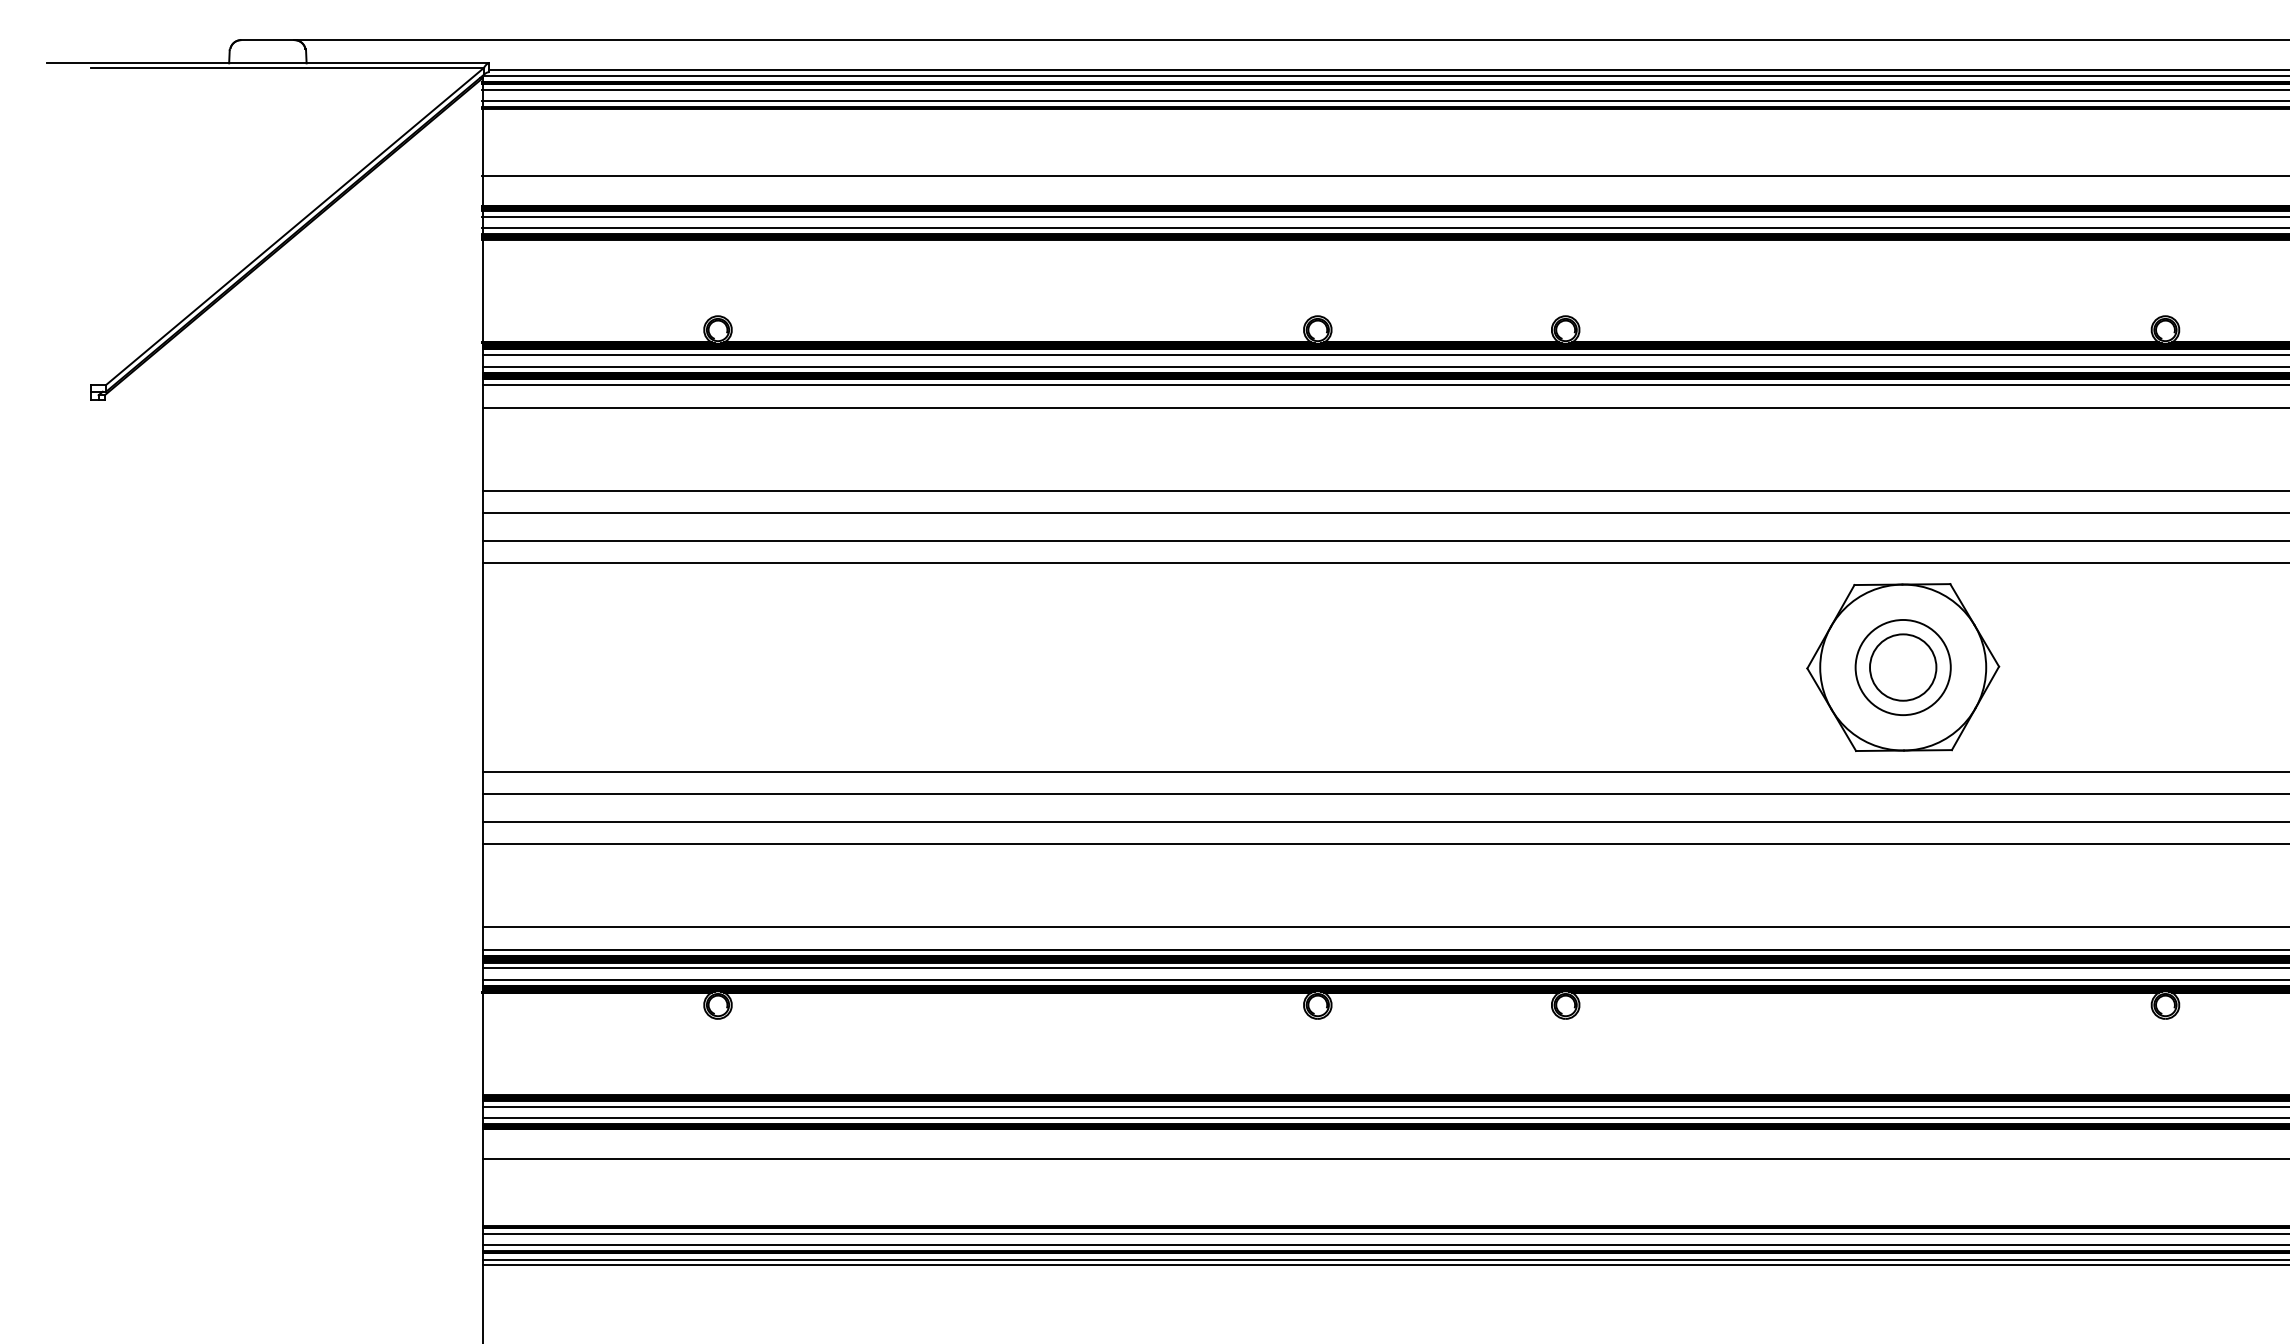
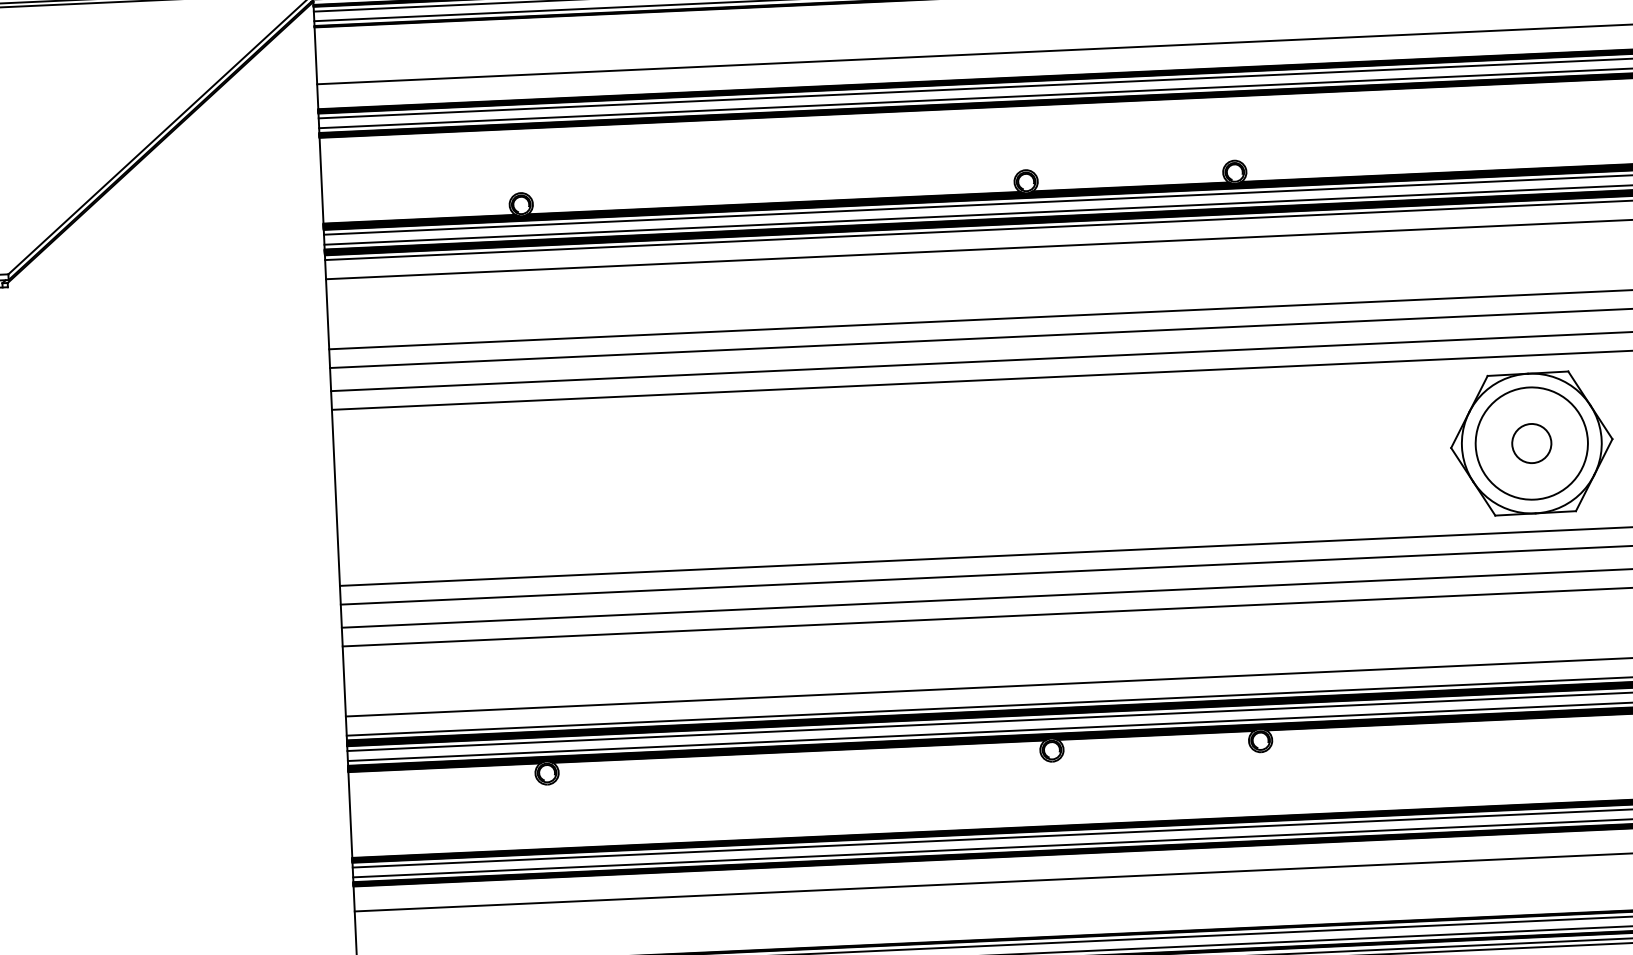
circle: (1902, 667) -> (1531, 443), size x1.4
circle: (1903, 667) -> (1532, 443), size x0.7

